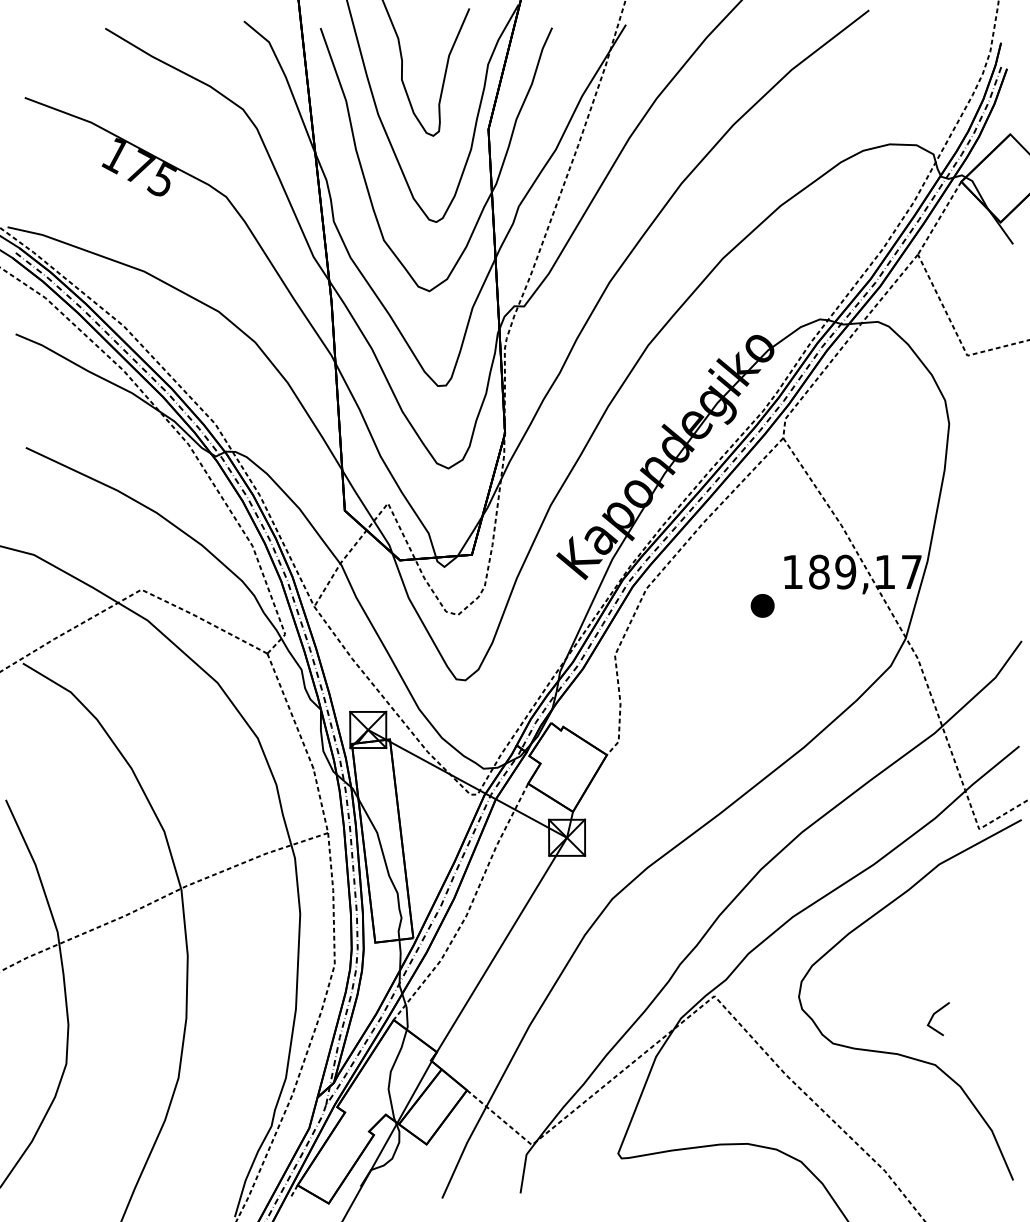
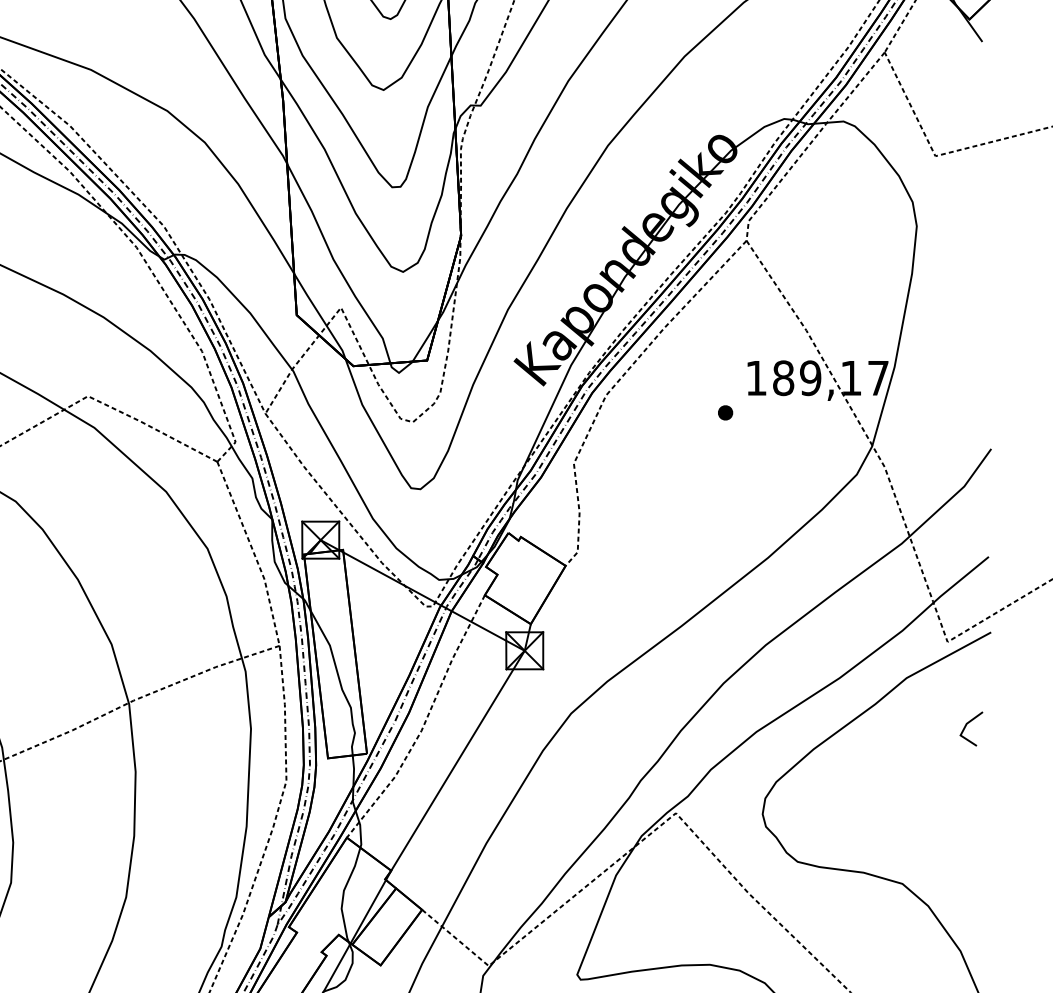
part: (762, 605) -> (725, 412), size x0.62
line: (933, 1017) -> (966, 727), moved

